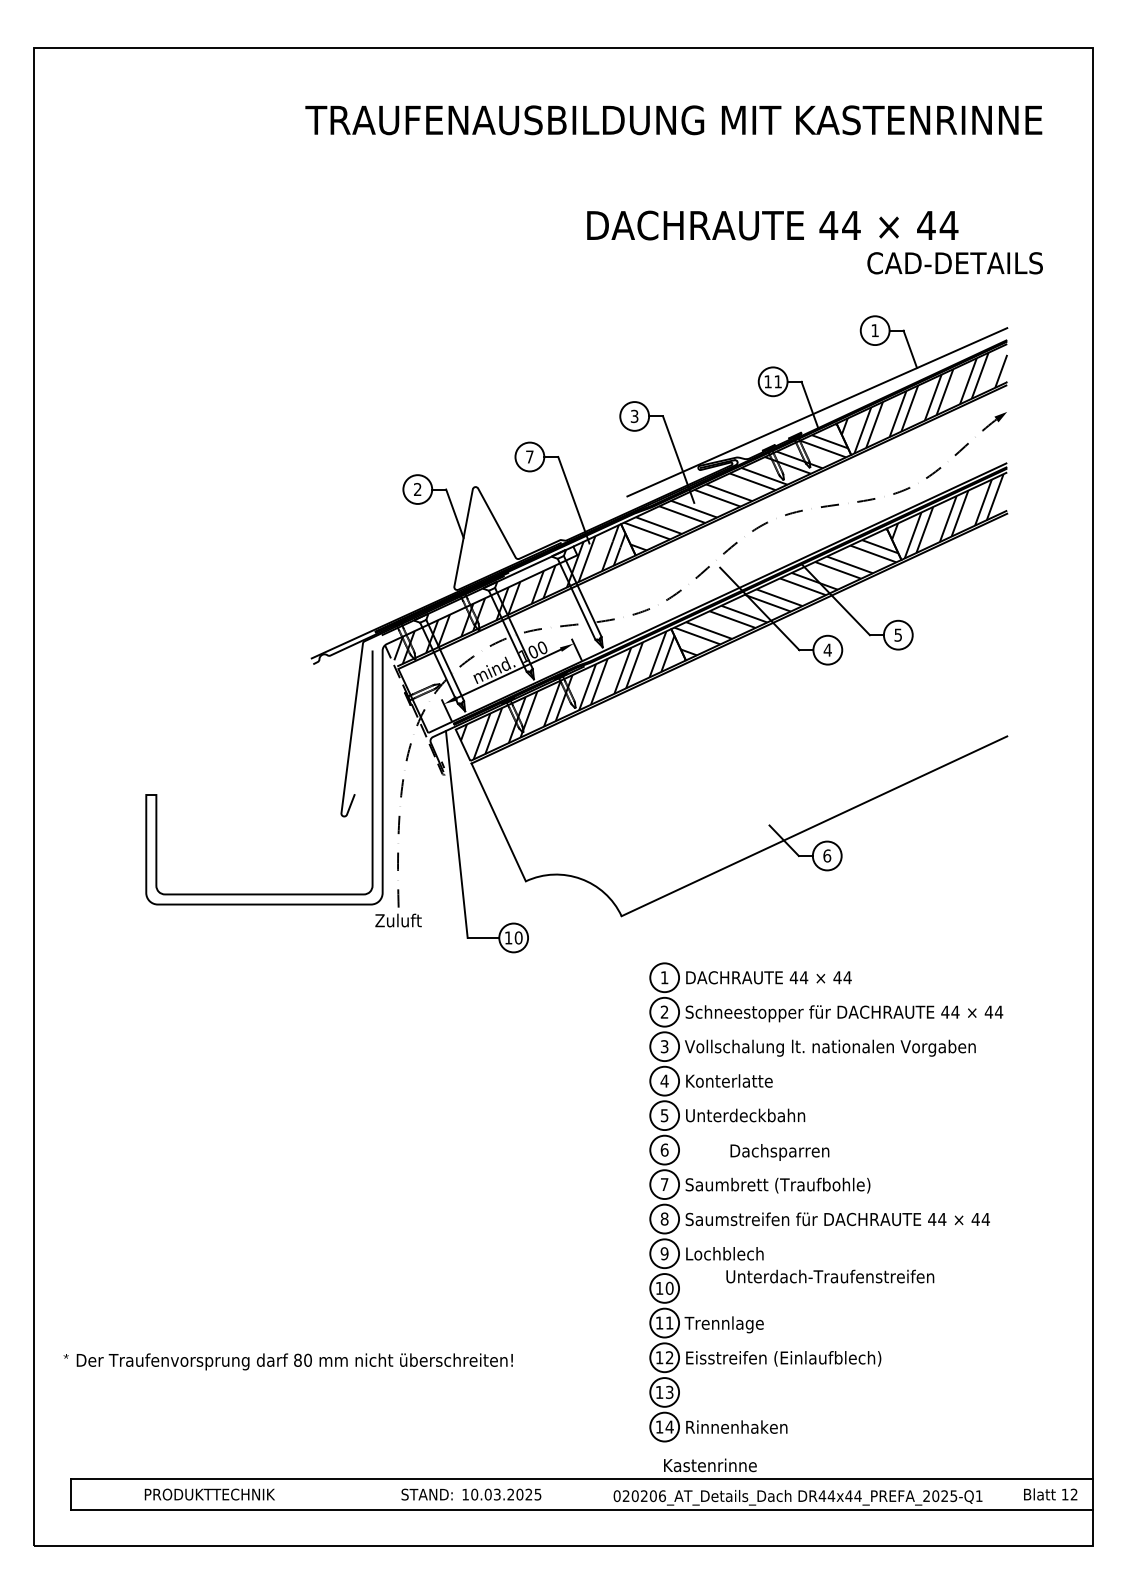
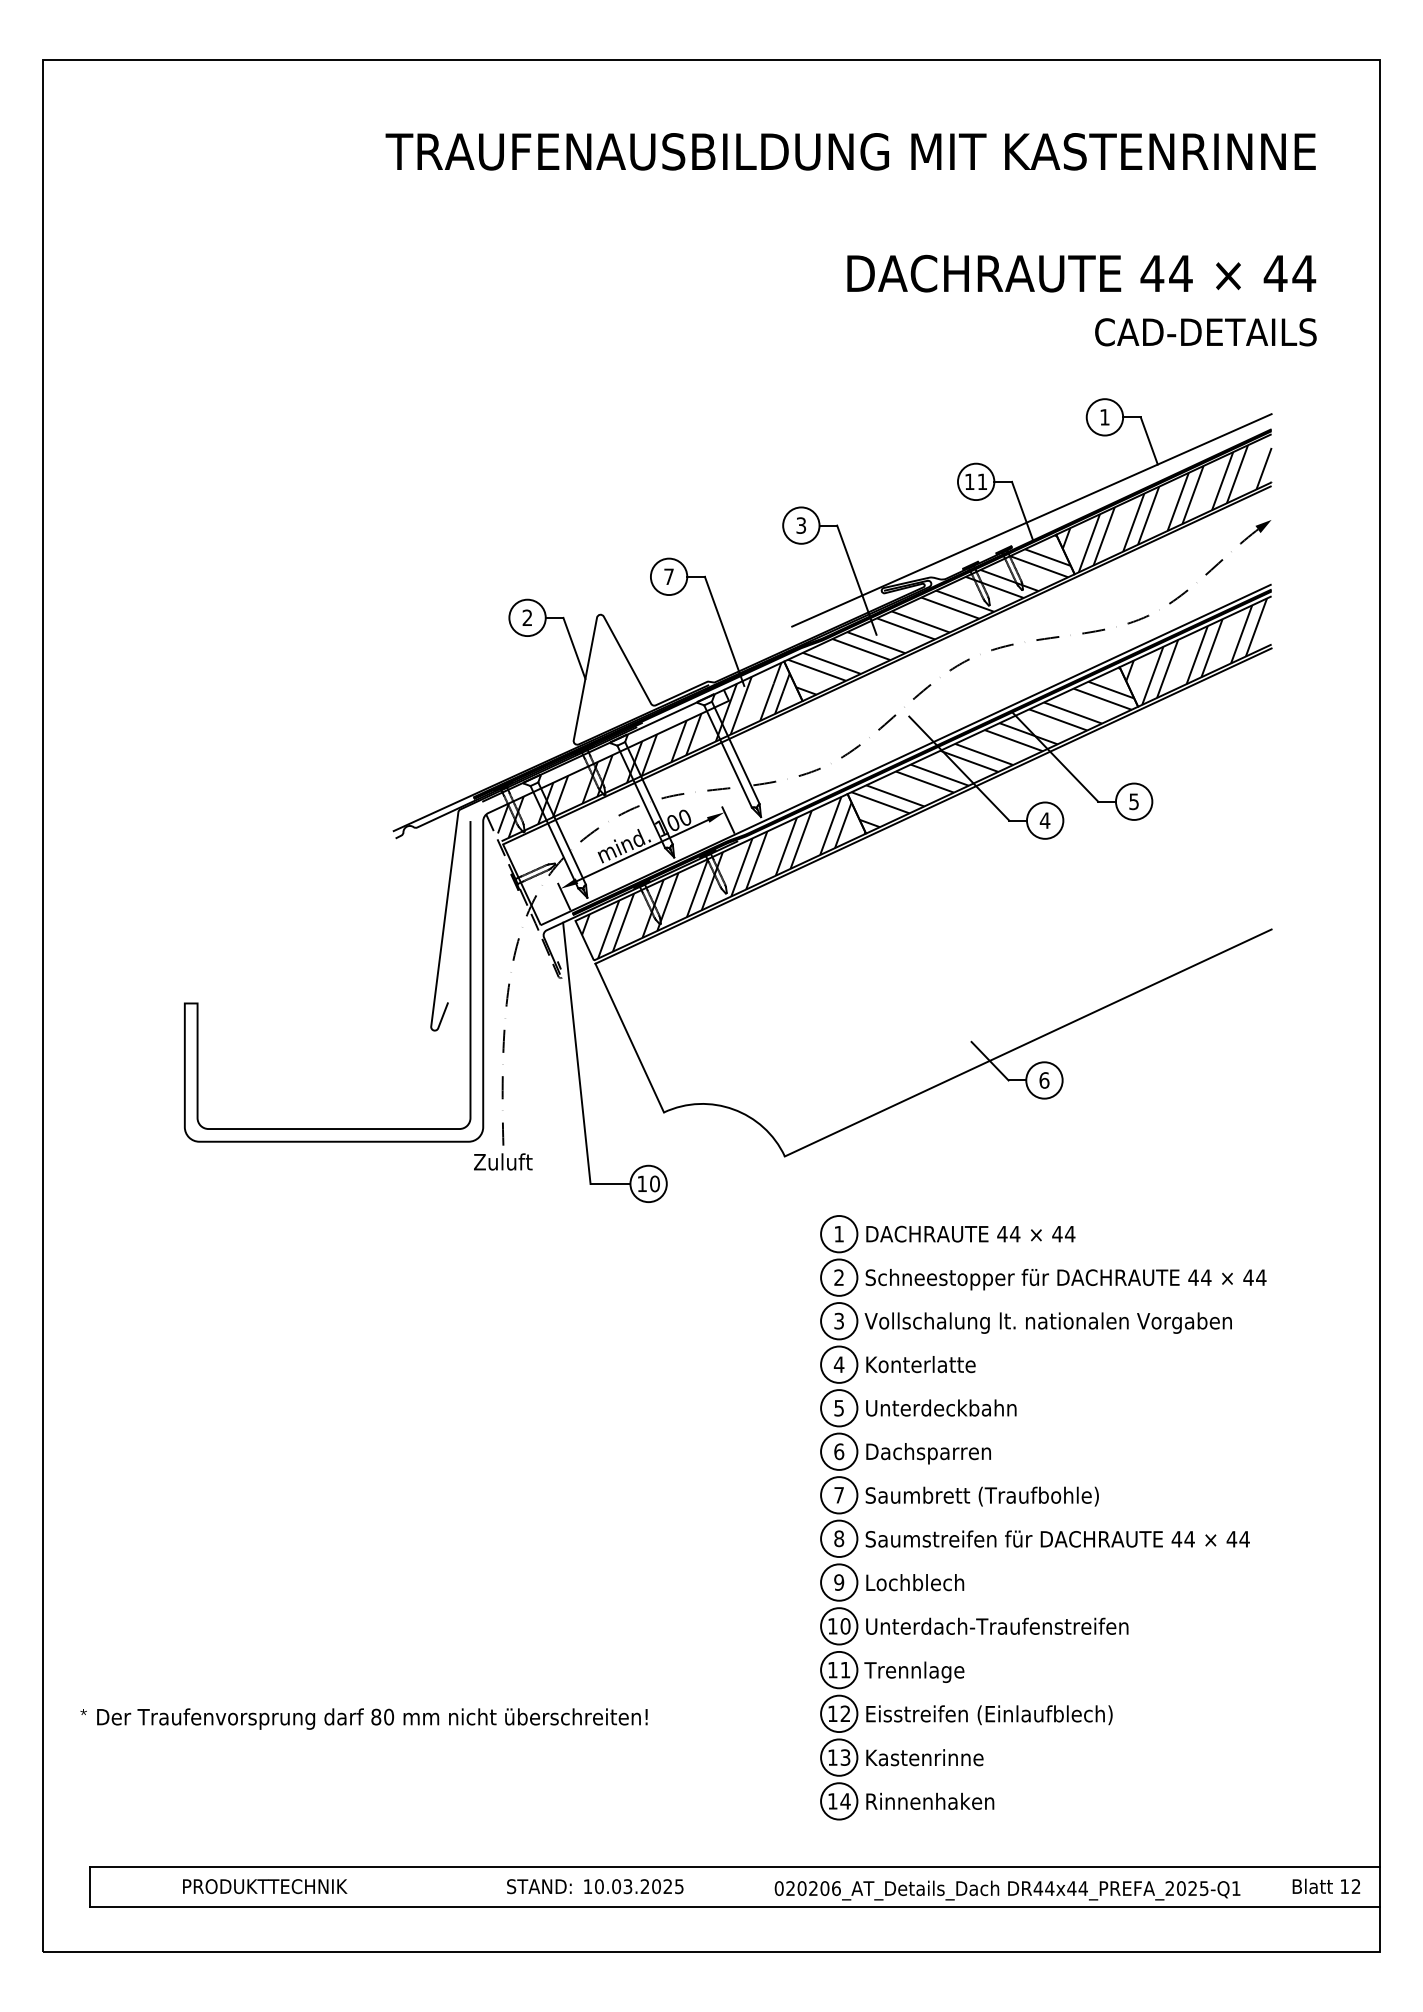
text: (772, 225) -> (1081, 273), moved
text: (779, 1152) -> (928, 1453), moved
text: (830, 1275) -> (997, 1625), moved
text: (710, 1465) -> (924, 1757), moved

